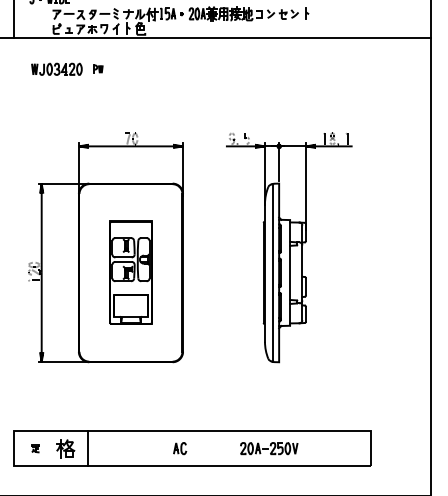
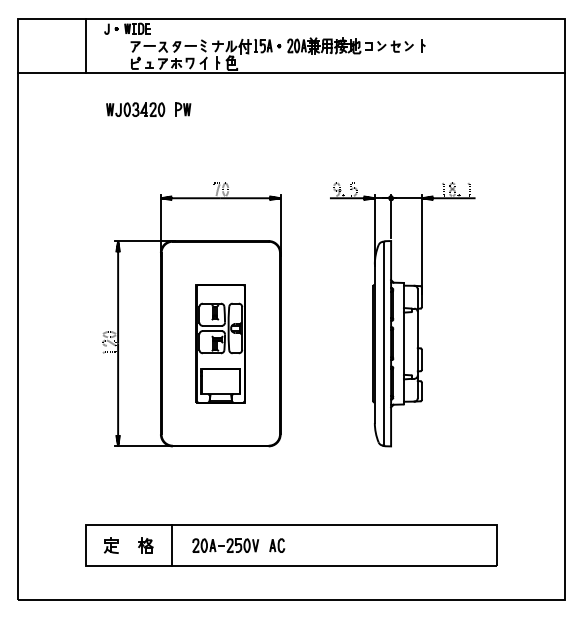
part: (98, 69) -> (183, 109), size x1.43
part: (35, 448) -> (110, 545), size x1.67
part: (65, 448) -> (145, 545), size x0.71
part: (269, 448) -> (225, 545), moved

